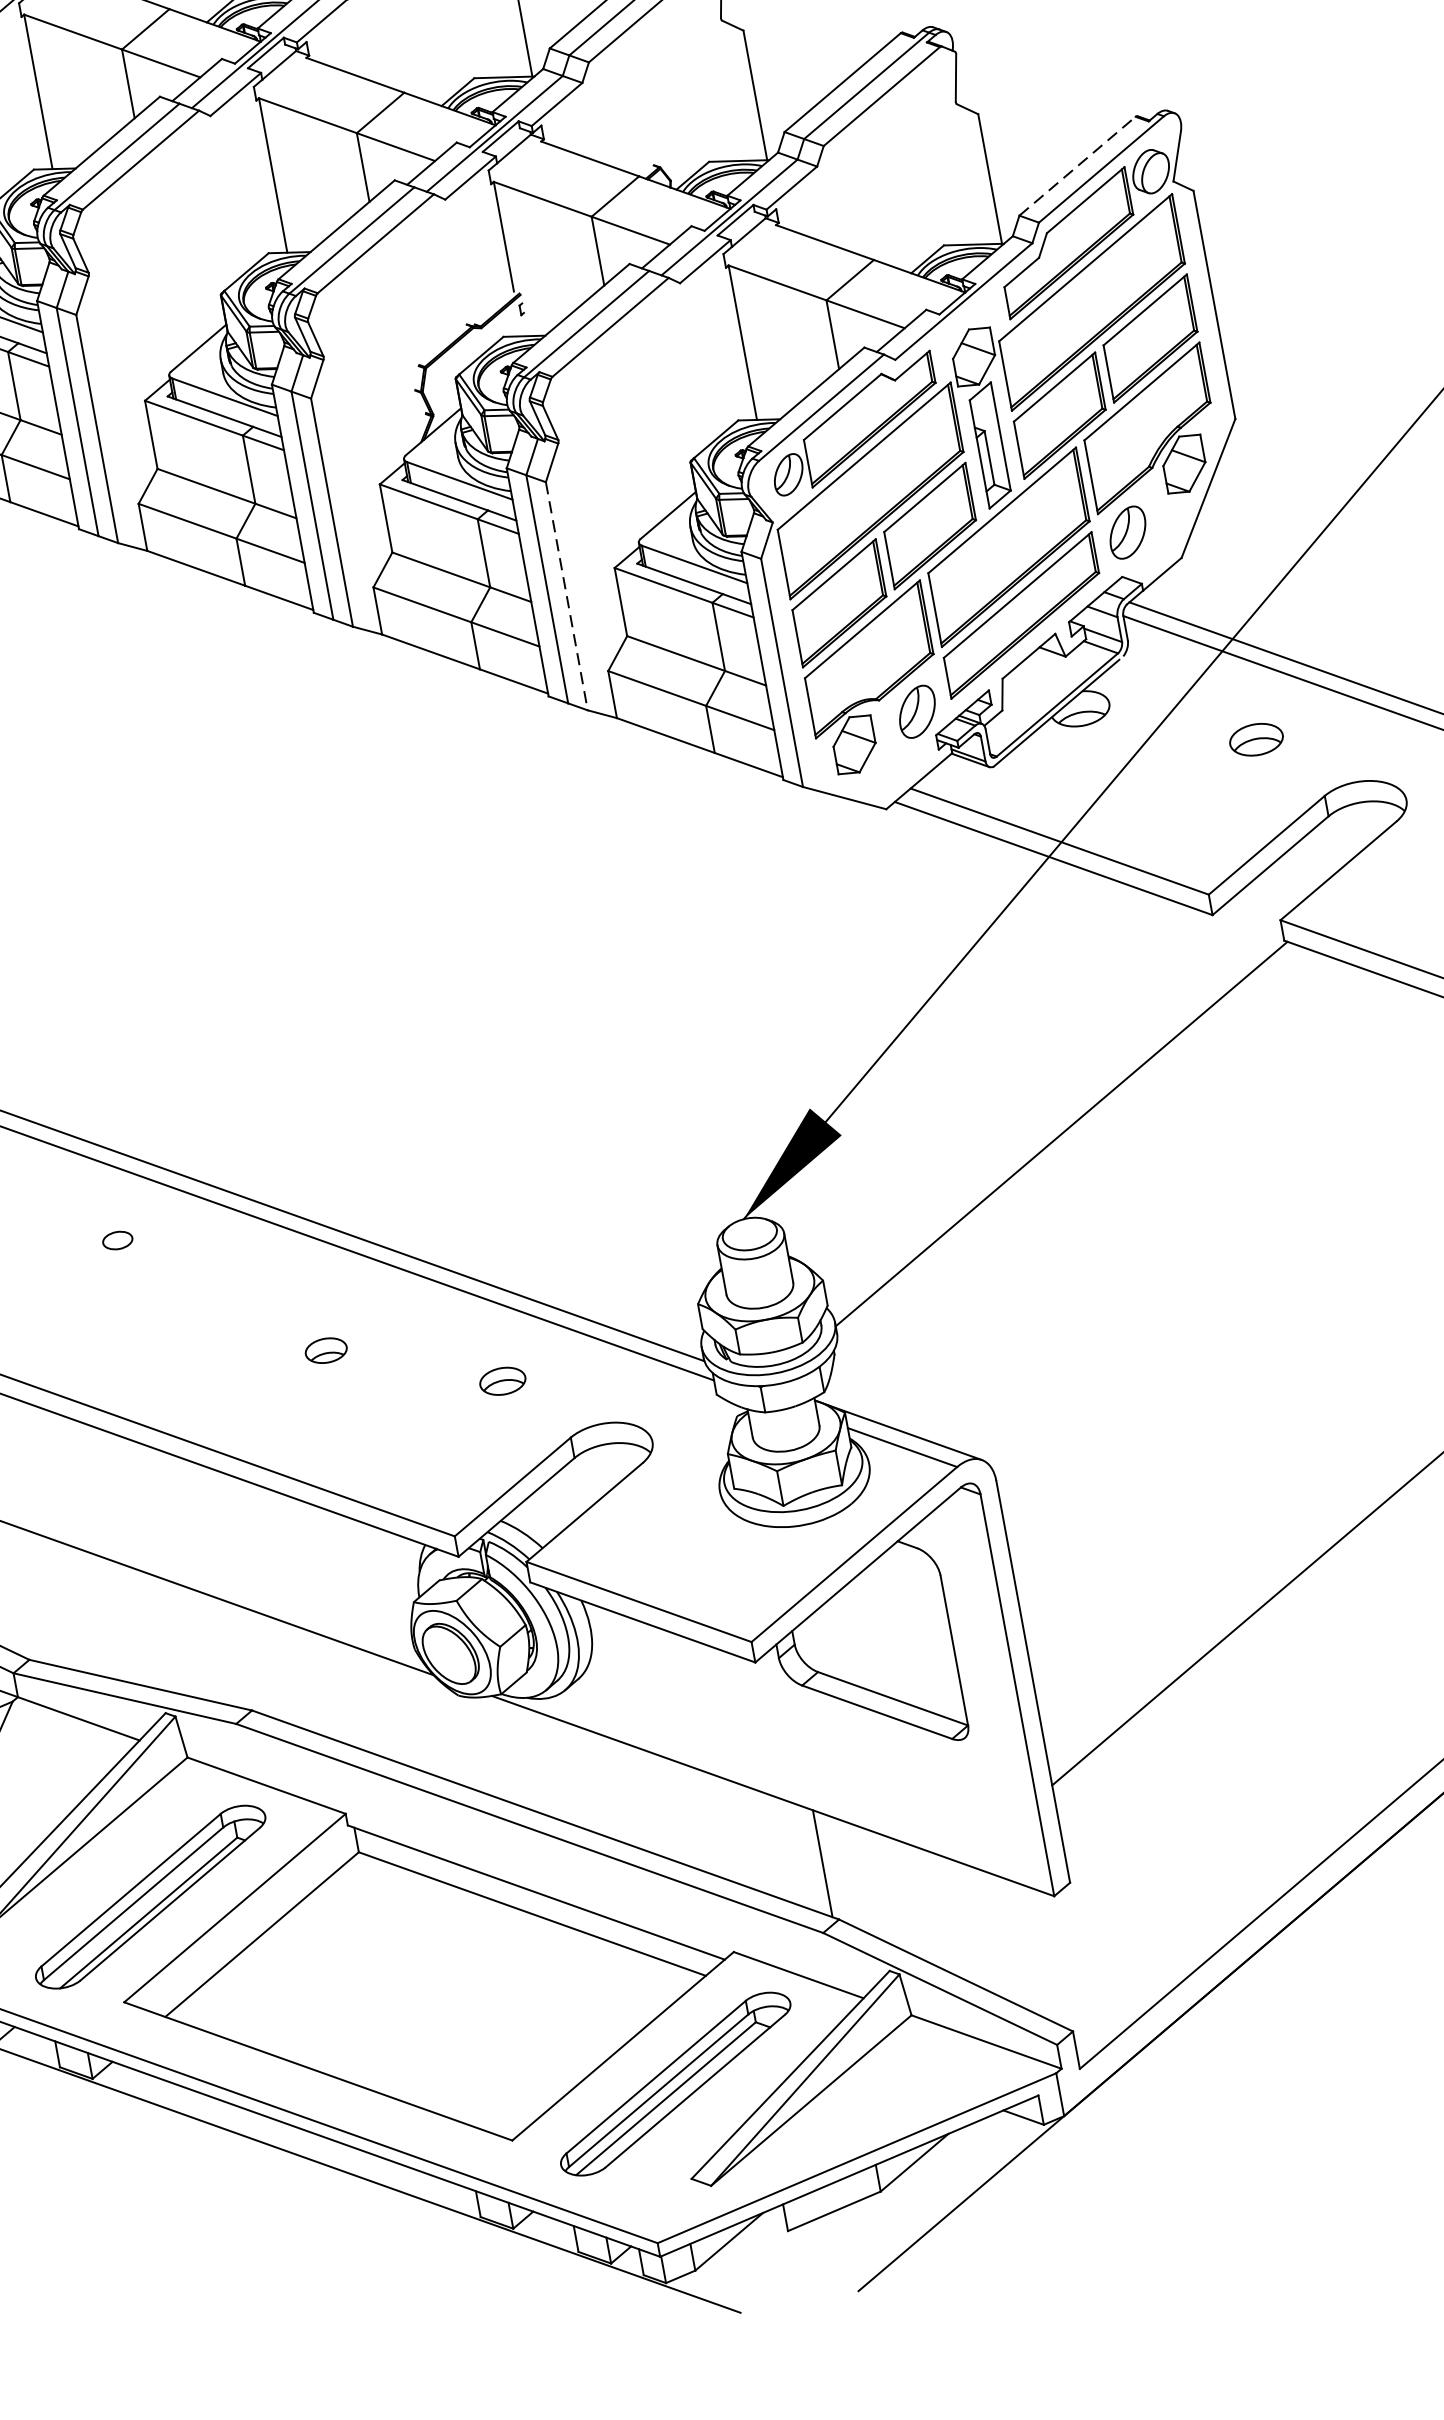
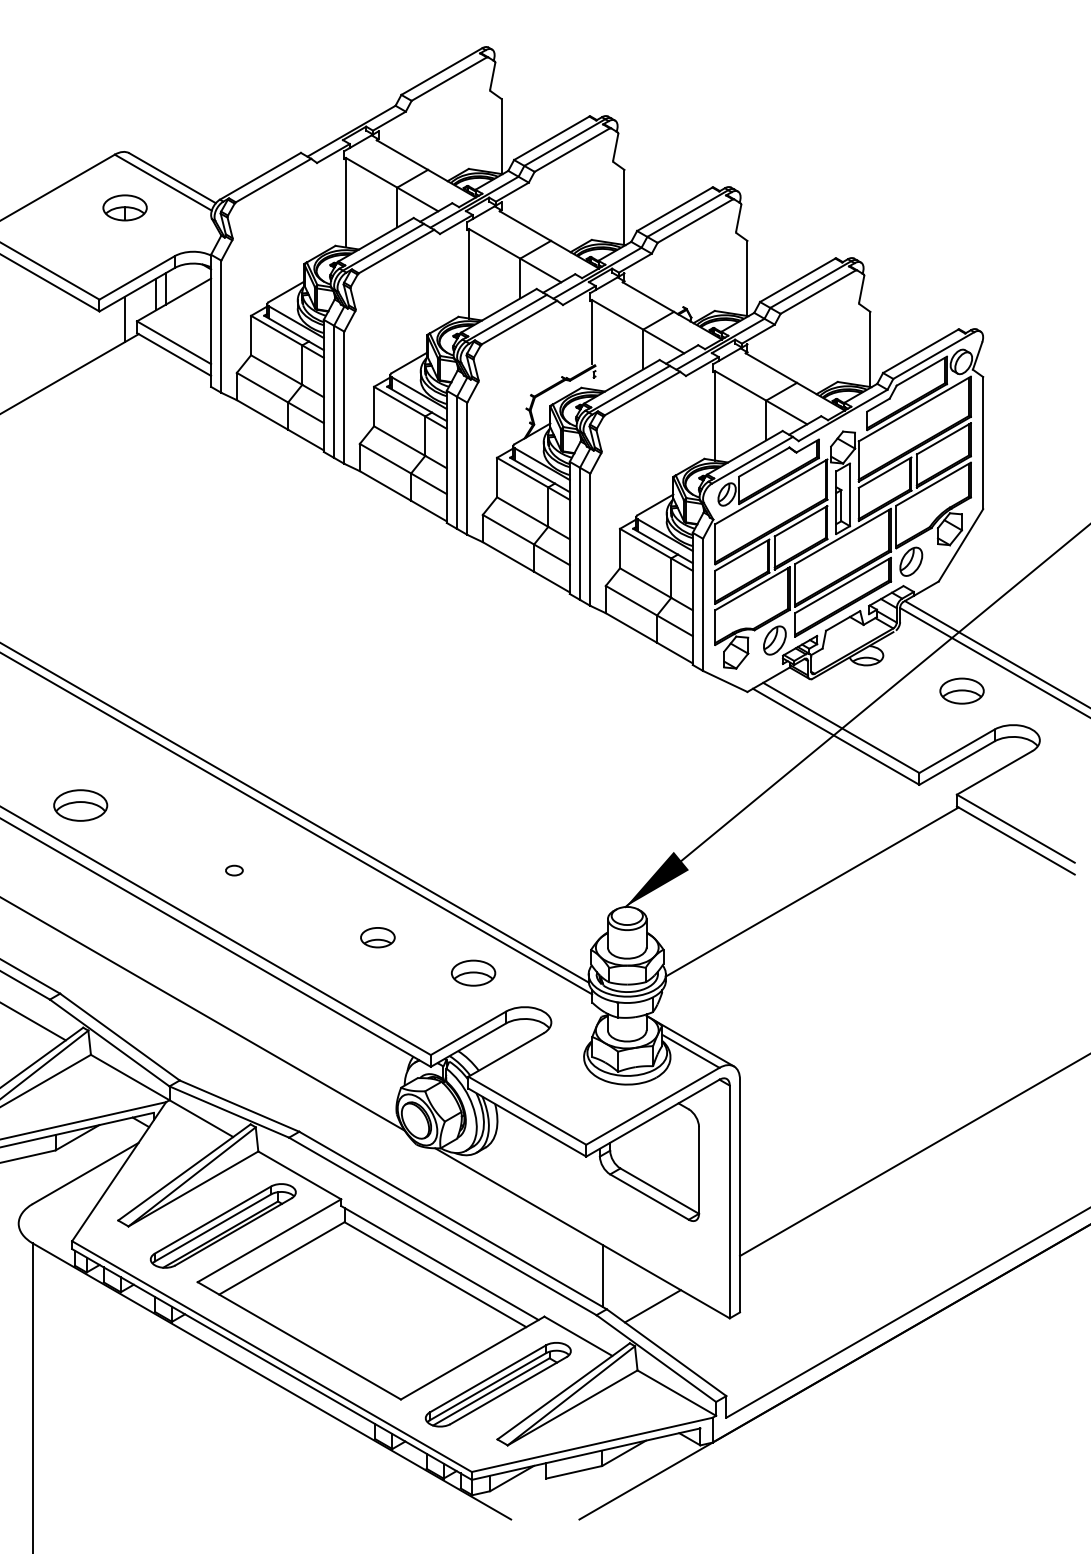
line: (1078, 166) -> (921, 351), dashed -> solid
line: (567, 597) -> (590, 540), dashed -> solid
part: (1255, 738) -> (961, 690), size x1.43
part: (117, 1240) -> (234, 870), moved
part: (325, 1350) -> (377, 937), size x1.43
part: (502, 1380) -> (473, 972), size x1.67
line: (917, 1900) -> (652, 1306), added

